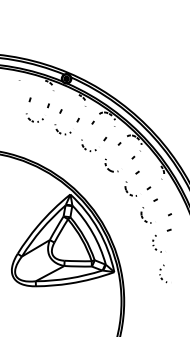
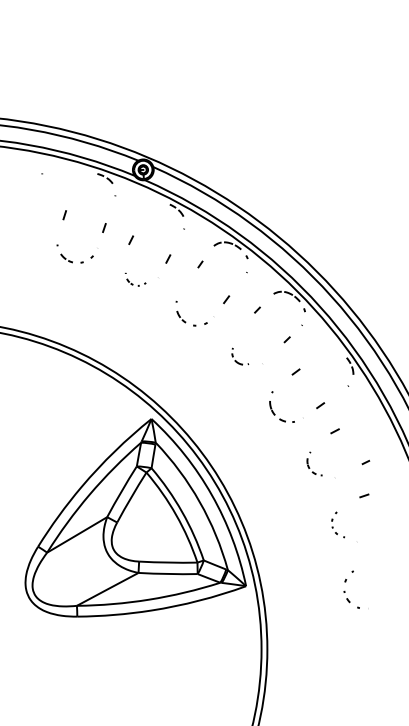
part: (62, 129) -> (134, 279), size x0.6
part: (111, 165) -> (240, 356), size x0.6
part: (145, 215) -> (313, 464), size x0.7
part: (156, 243) -> (336, 524), size x0.7

